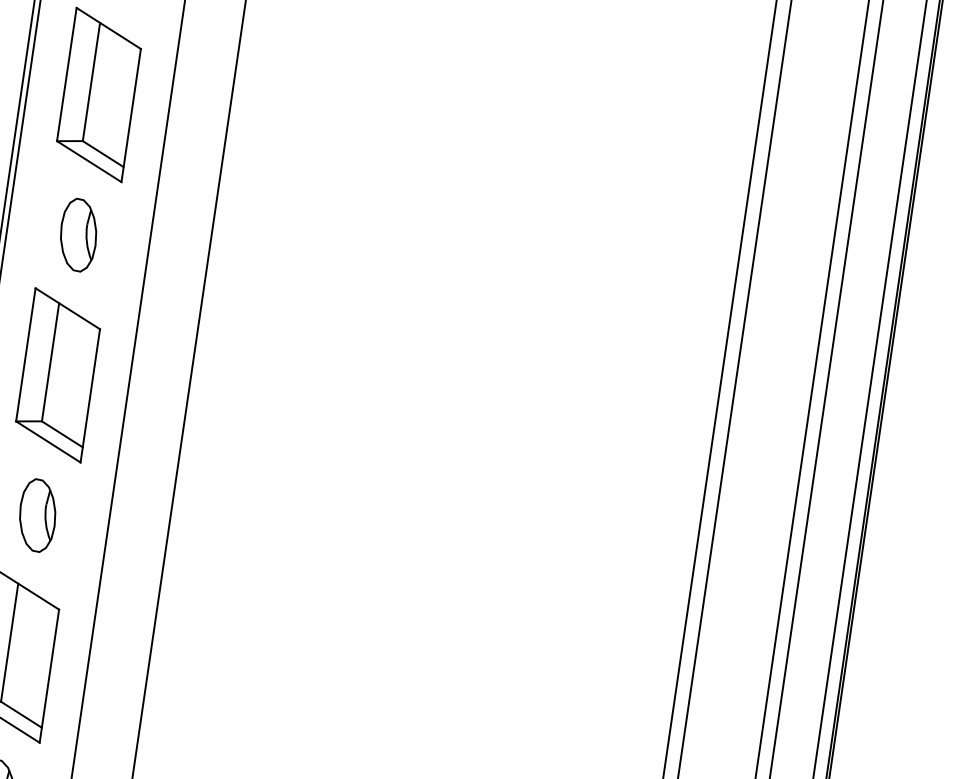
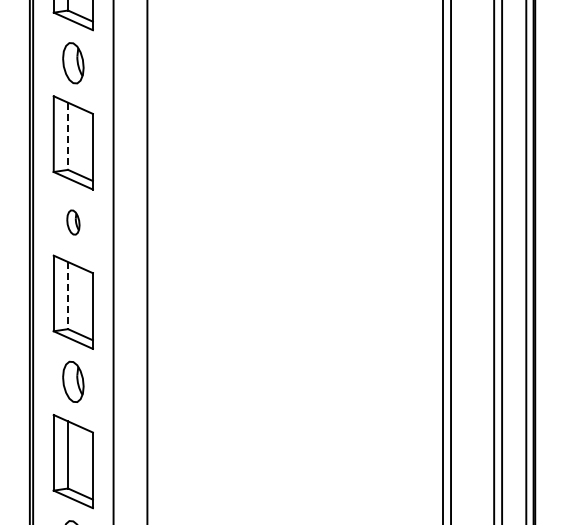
line: (92, 82) -> (68, 136), solid -> dashed
part: (78, 235) -> (73, 222), size x0.6
line: (51, 362) -> (68, 295), solid -> dashed

